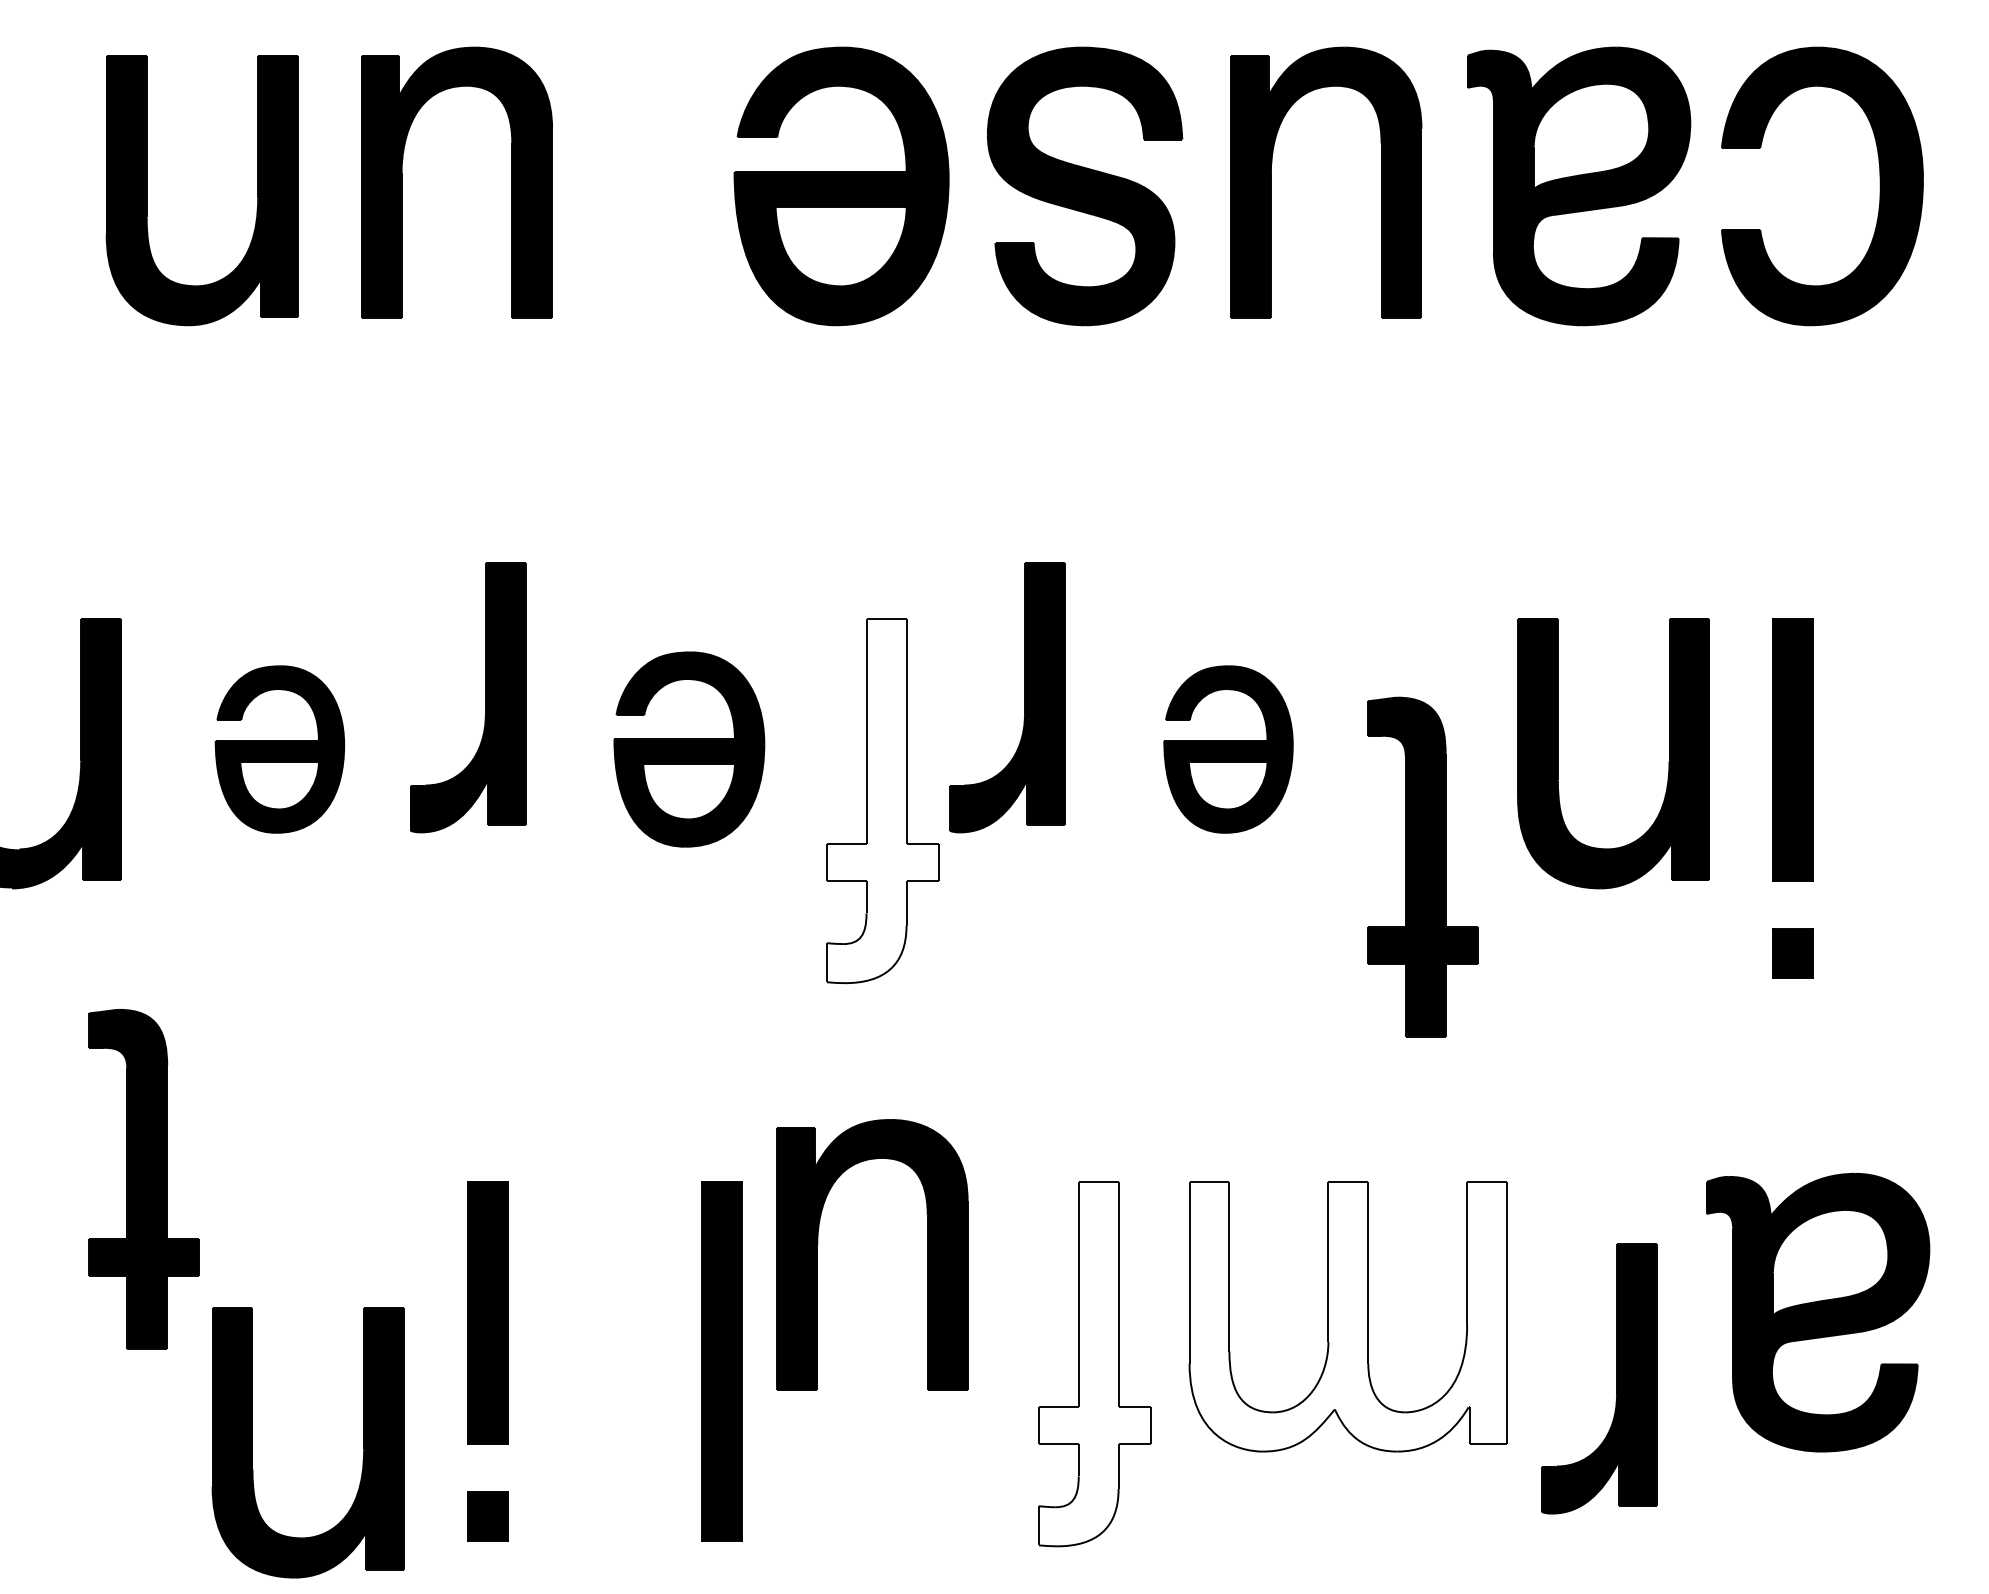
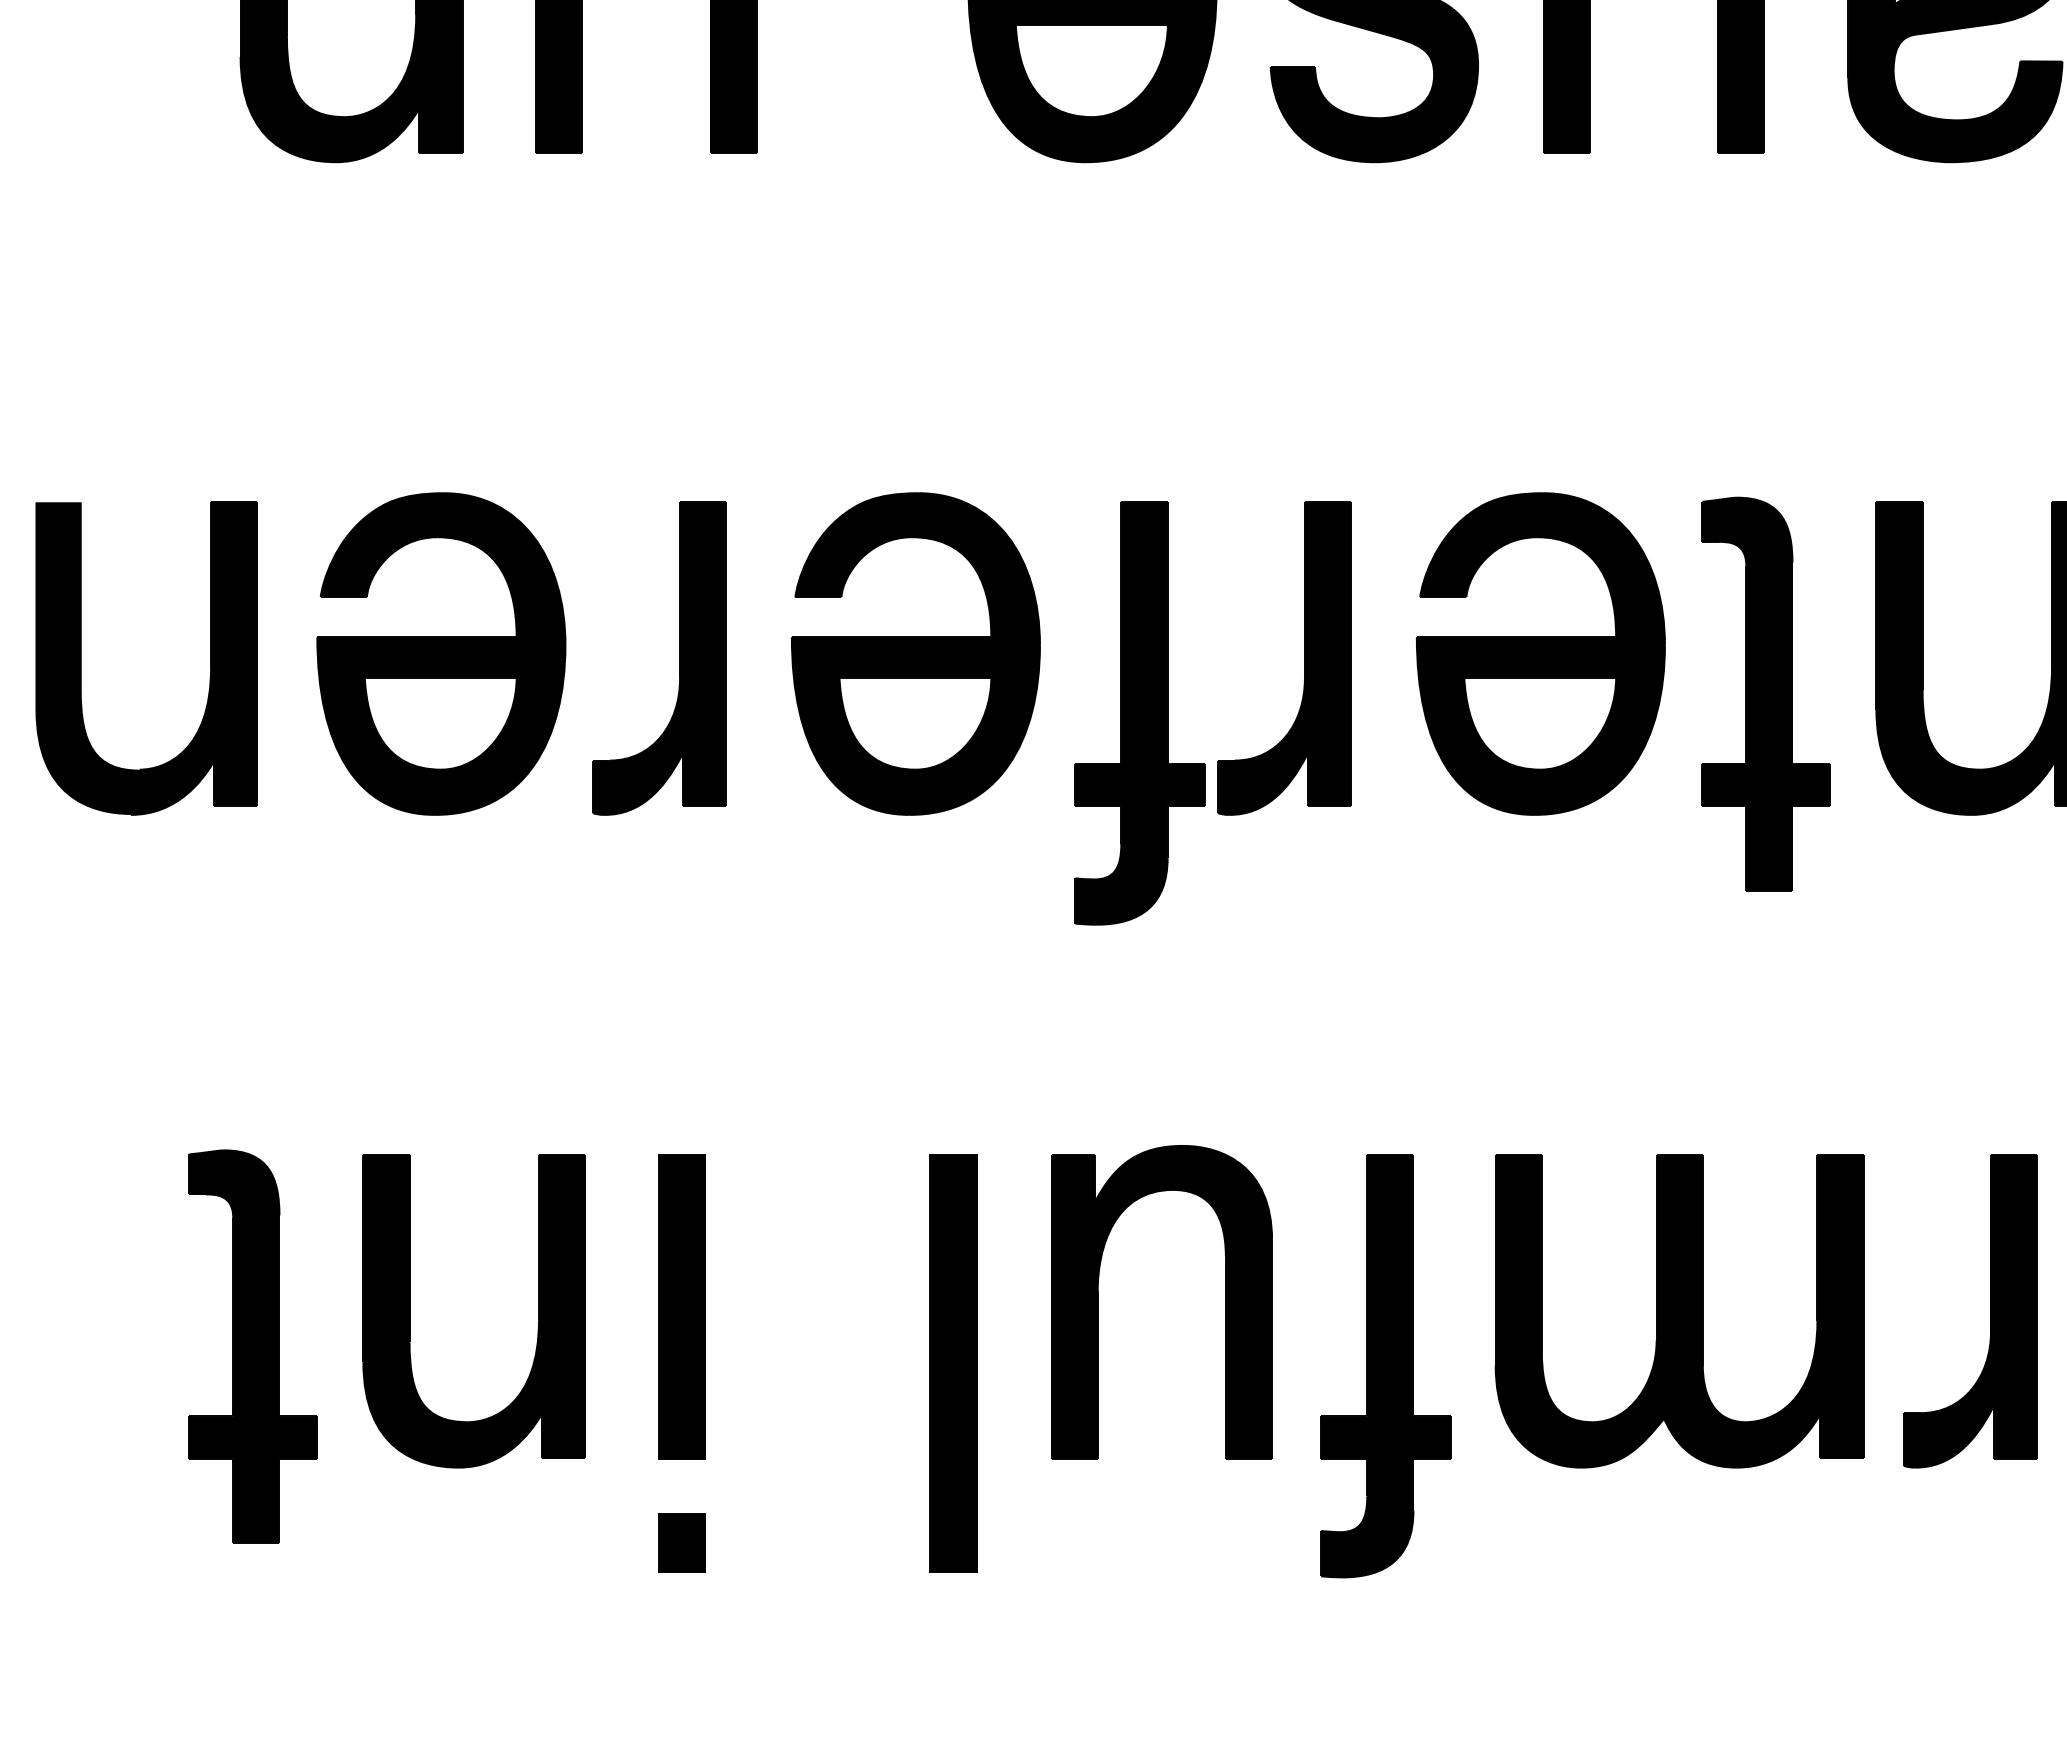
part: (485, 697) -> (679, 658), moved
part: (1024, 697) -> (1304, 658), moved
part: (279, 749) -> (440, 653), size x1.67
part: (689, 749) -> (916, 653), size x1.43
part: (1228, 749) -> (1540, 653), size x1.67
fill: (882, 800) -> (1139, 713), added
part: (1422, 866) -> (1765, 693), moved
part: (143, 1179) -> (251, 1347), moved
part: (818, 1244) -> (1099, 1290), moved
fill: (1348, 1316) -> (1679, 1311), added
fill: (1095, 1363) -> (1386, 1365), added
part: (1616, 1378) -> (1990, 1311), moved
part: (252, 1442) -> (409, 1311), moved

